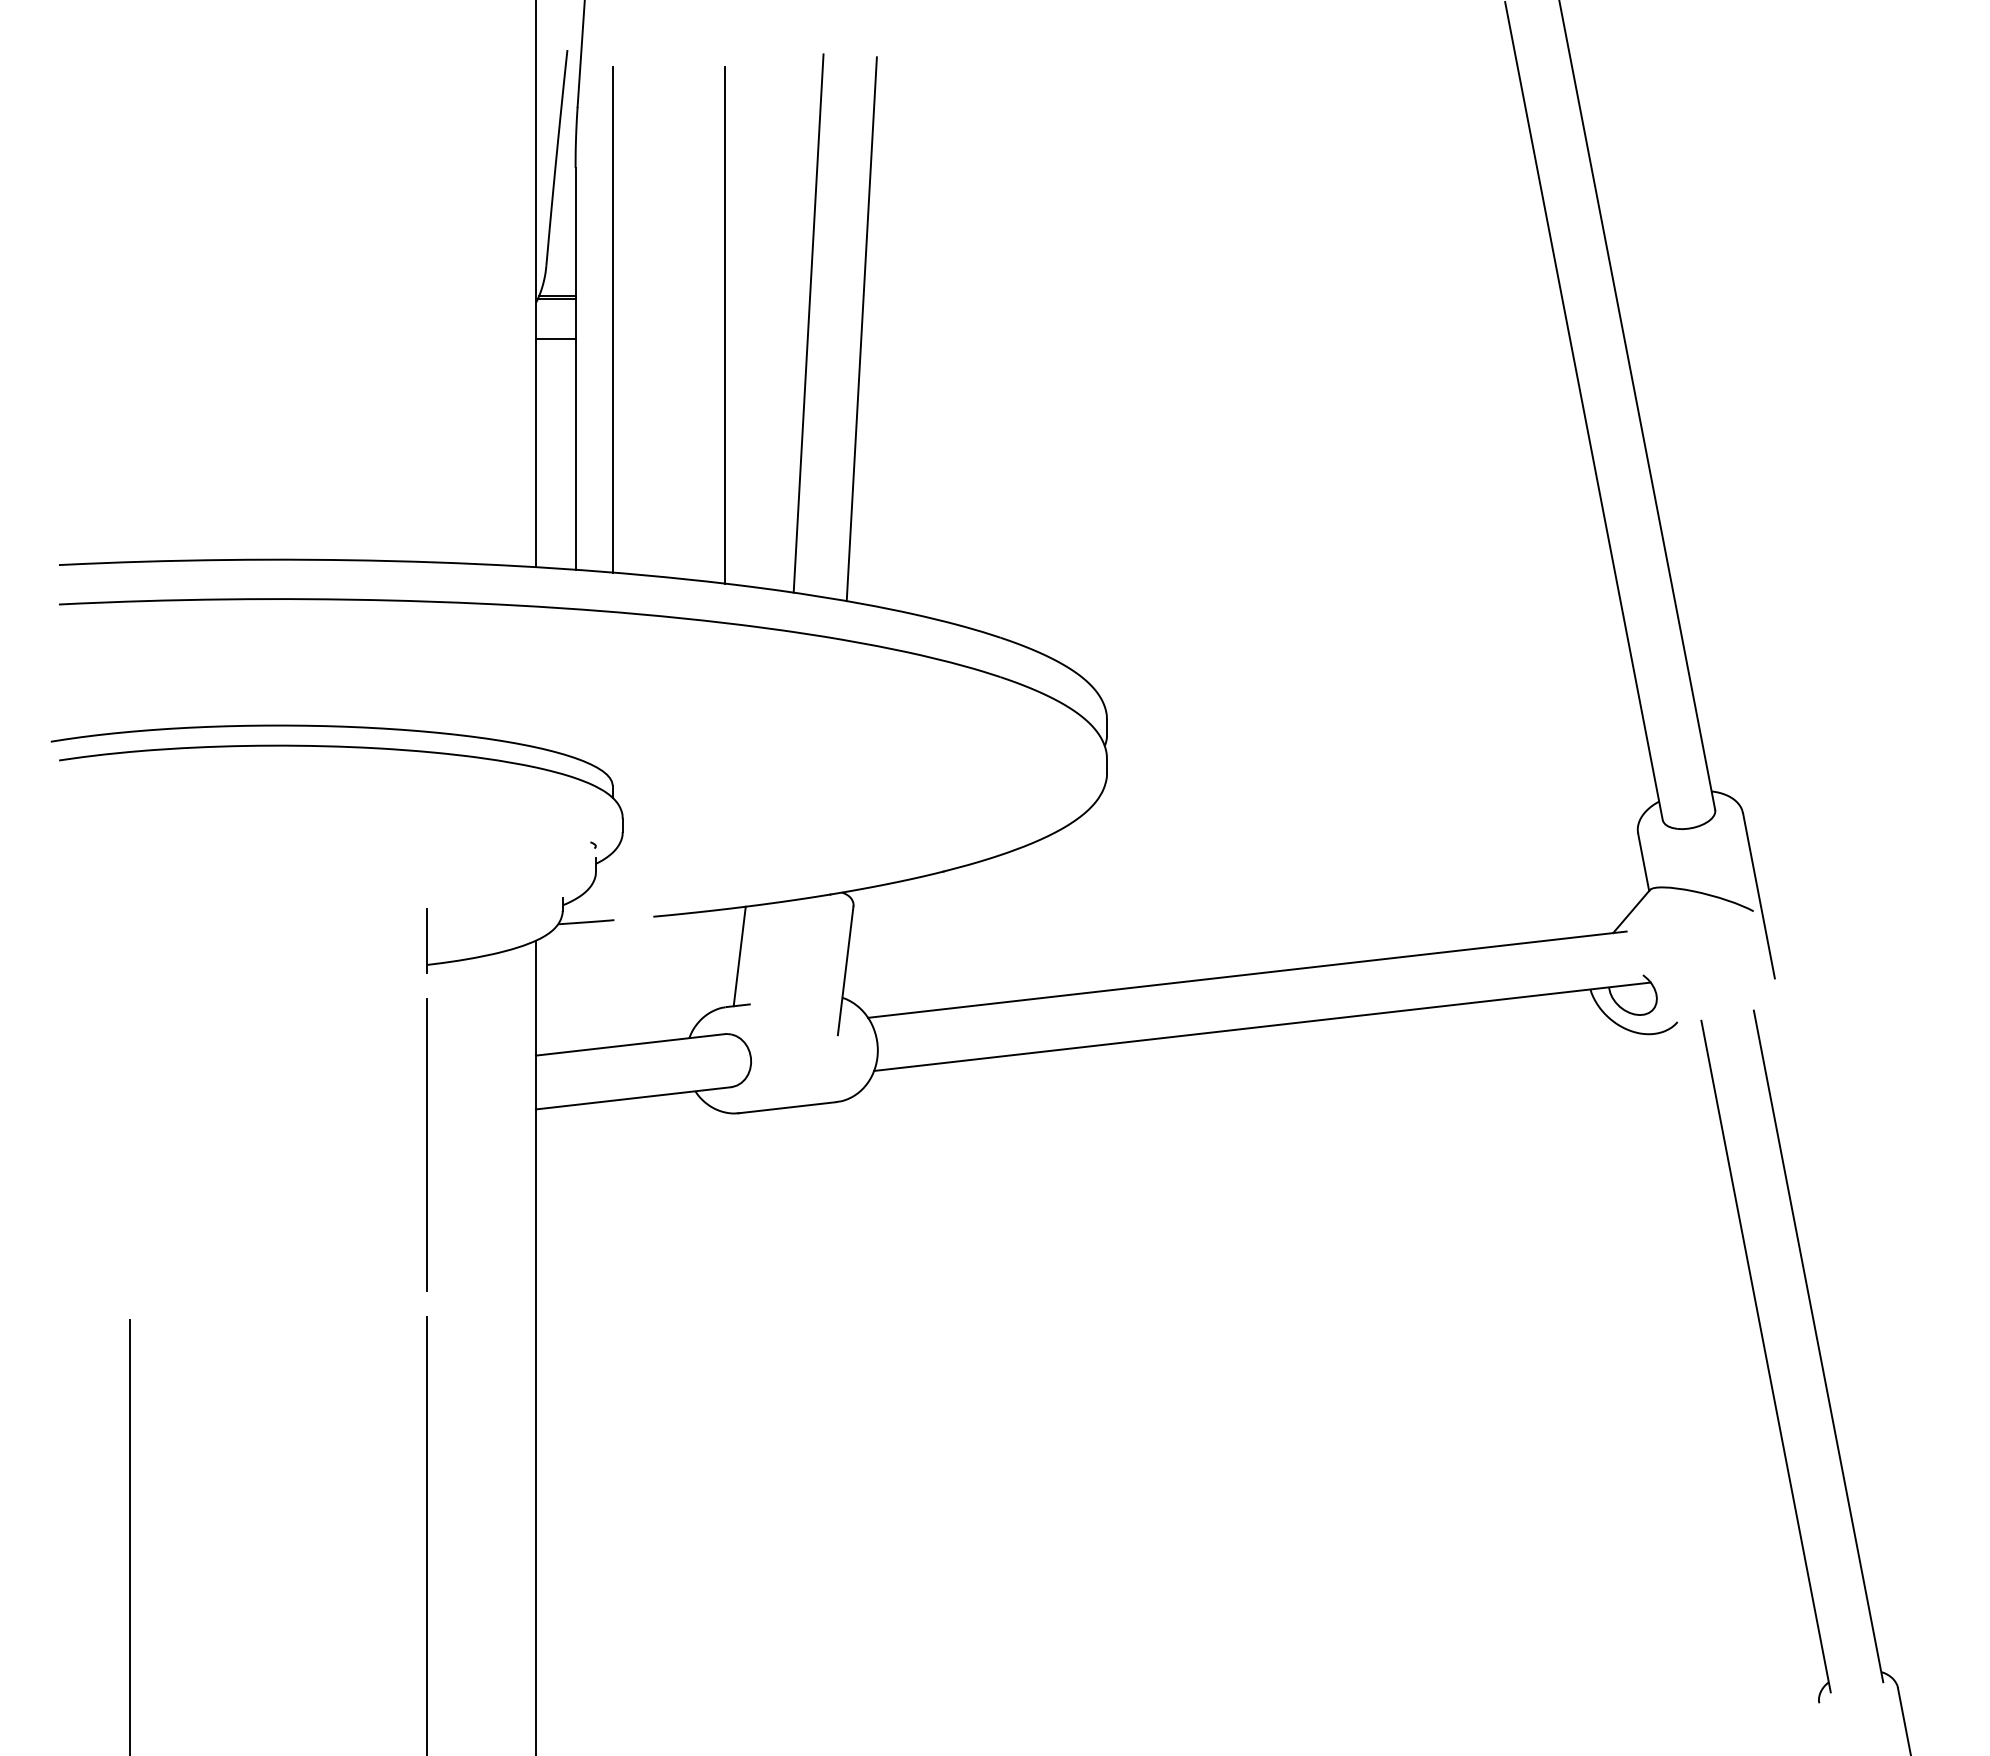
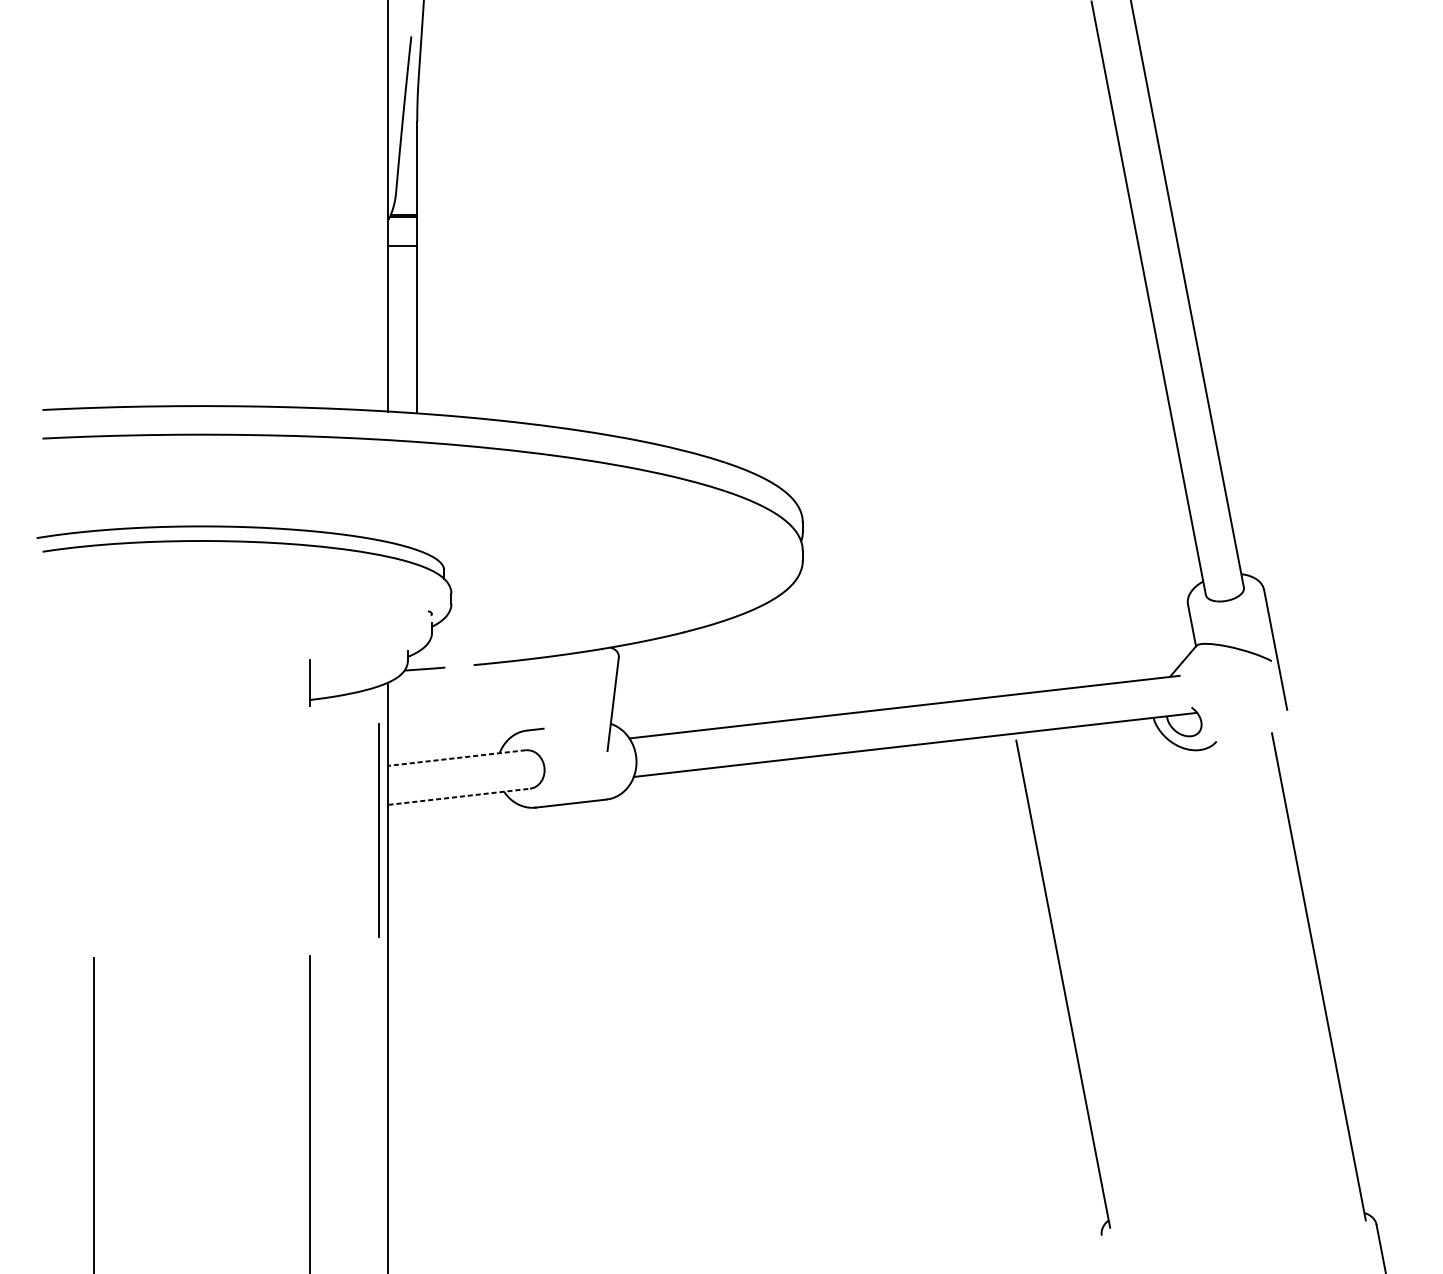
line: (613, 319) -> (444, 231), removed
line: (808, 323) -> (586, 234), removed
line: (724, 325) -> (525, 236), removed
line: (861, 329) -> (624, 239), removed
line: (739, 956) -> (536, 693), removed
line: (630, 1044) -> (457, 757), solid -> dashed
line: (634, 1098) -> (459, 796), solid -> dashed
line: (426, 1144) -> (378, 830), moved
part: (1765, 1361) -> (1062, 987), moved

